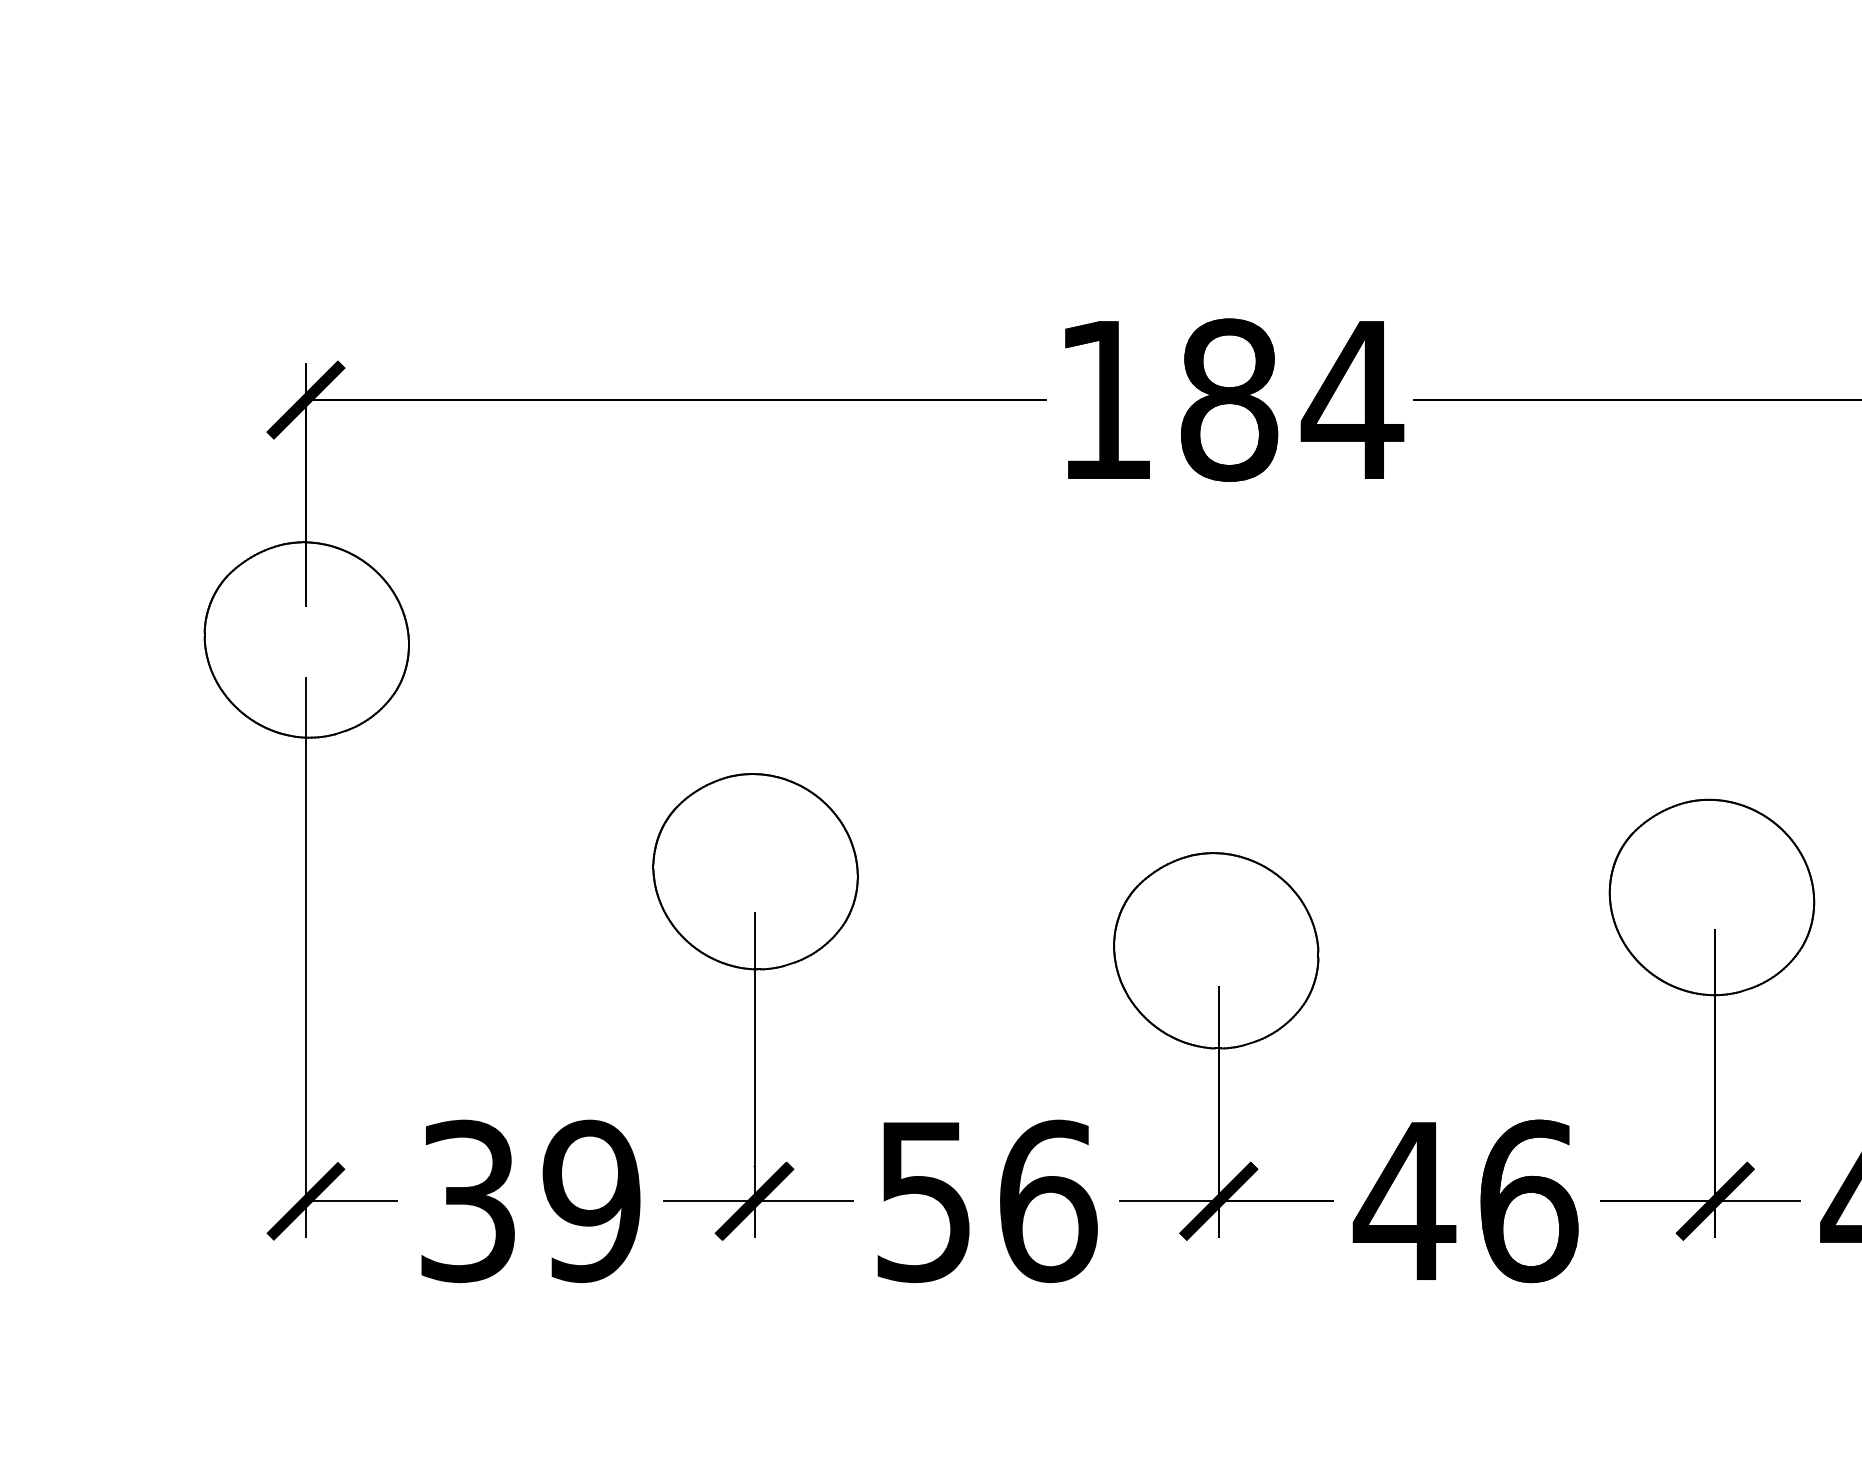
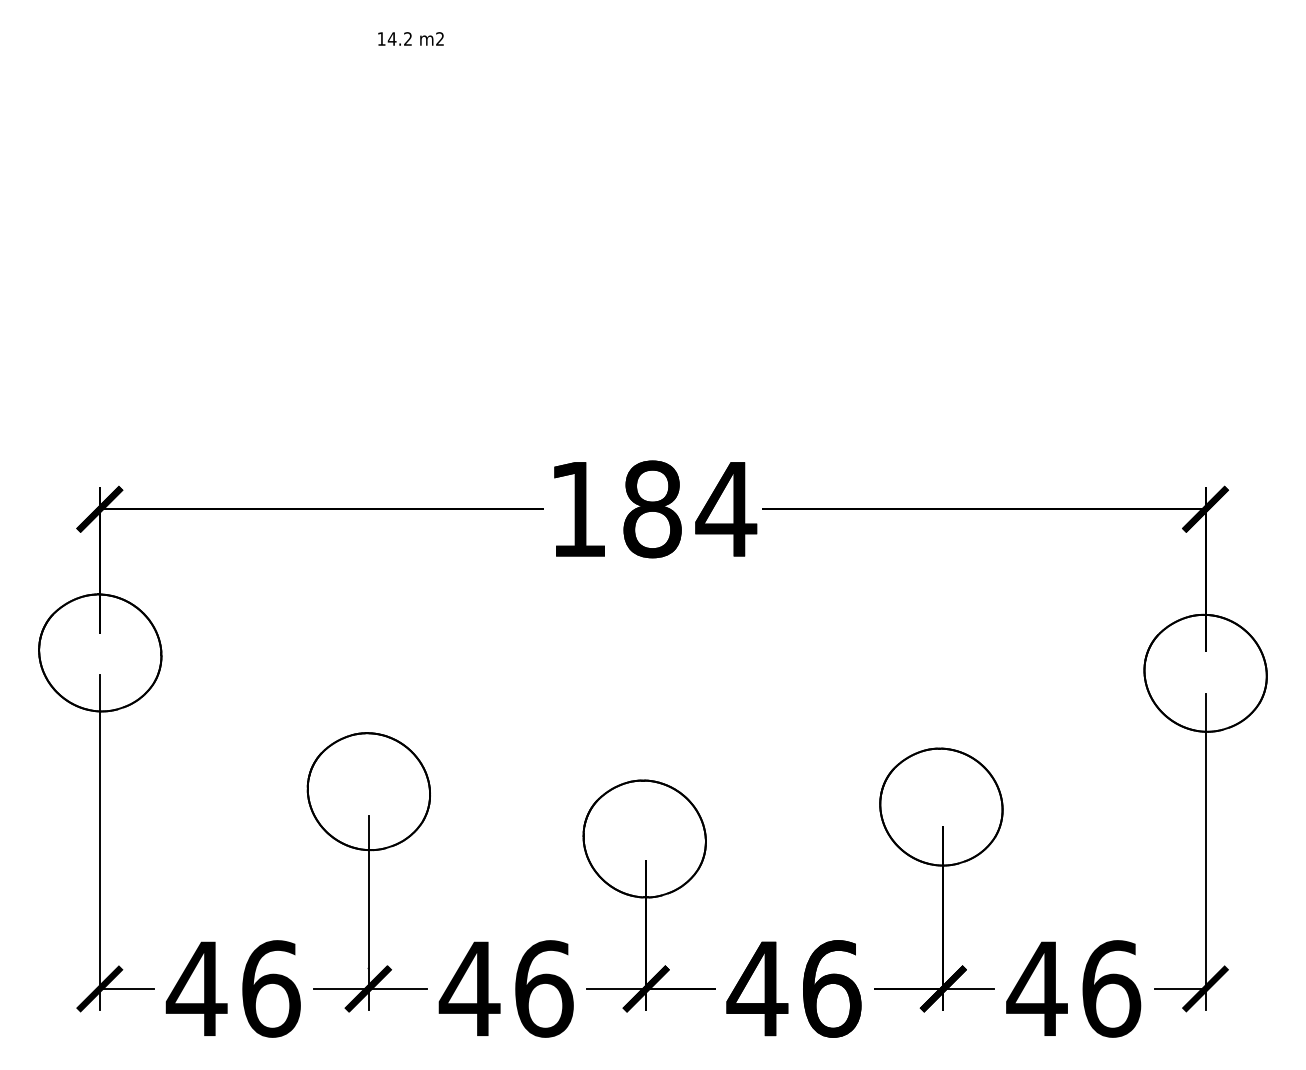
text: (527, 1200) -> (232, 988), 39 -> 46
text: (923, 1202) -> (469, 989), 56 -> 46

